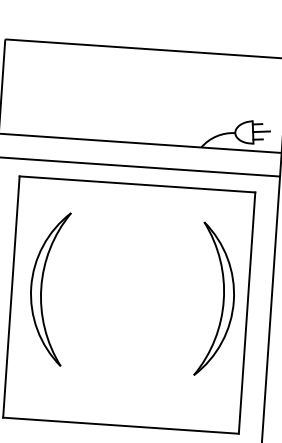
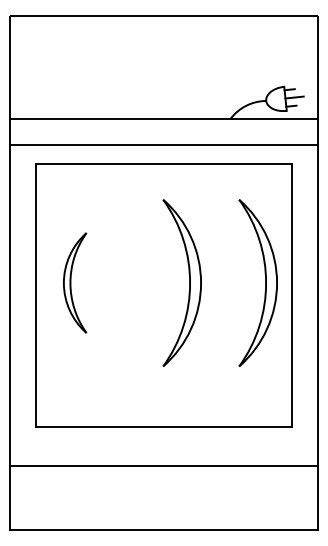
part: (47, 287) -> (74, 282), size x0.6
part: (153, 295) -> (189, 282), added

